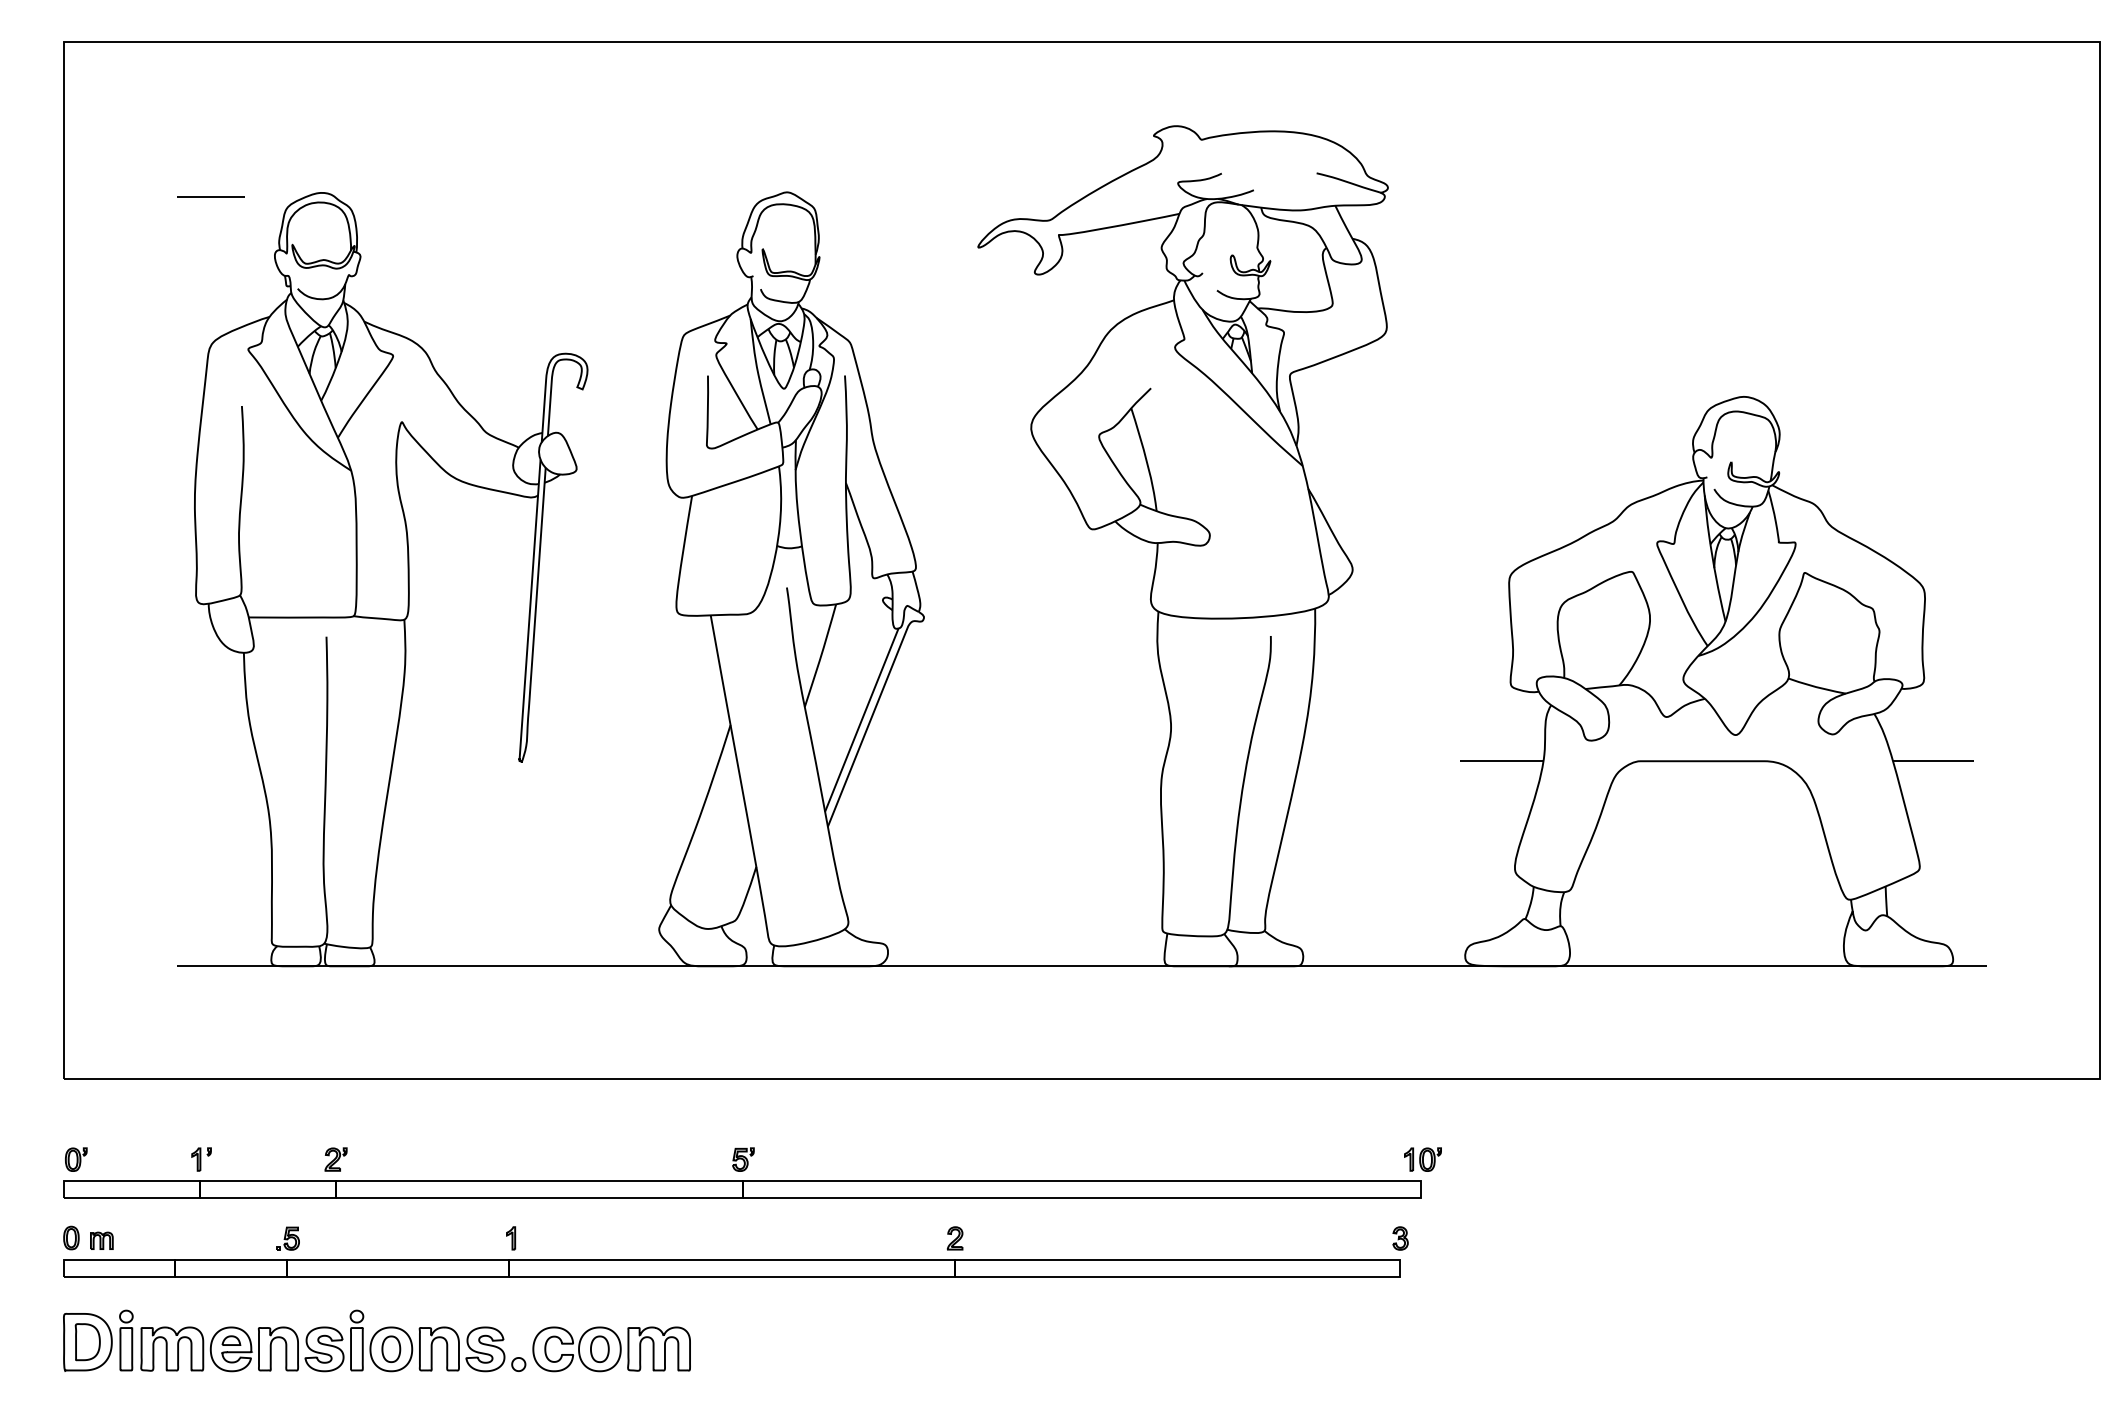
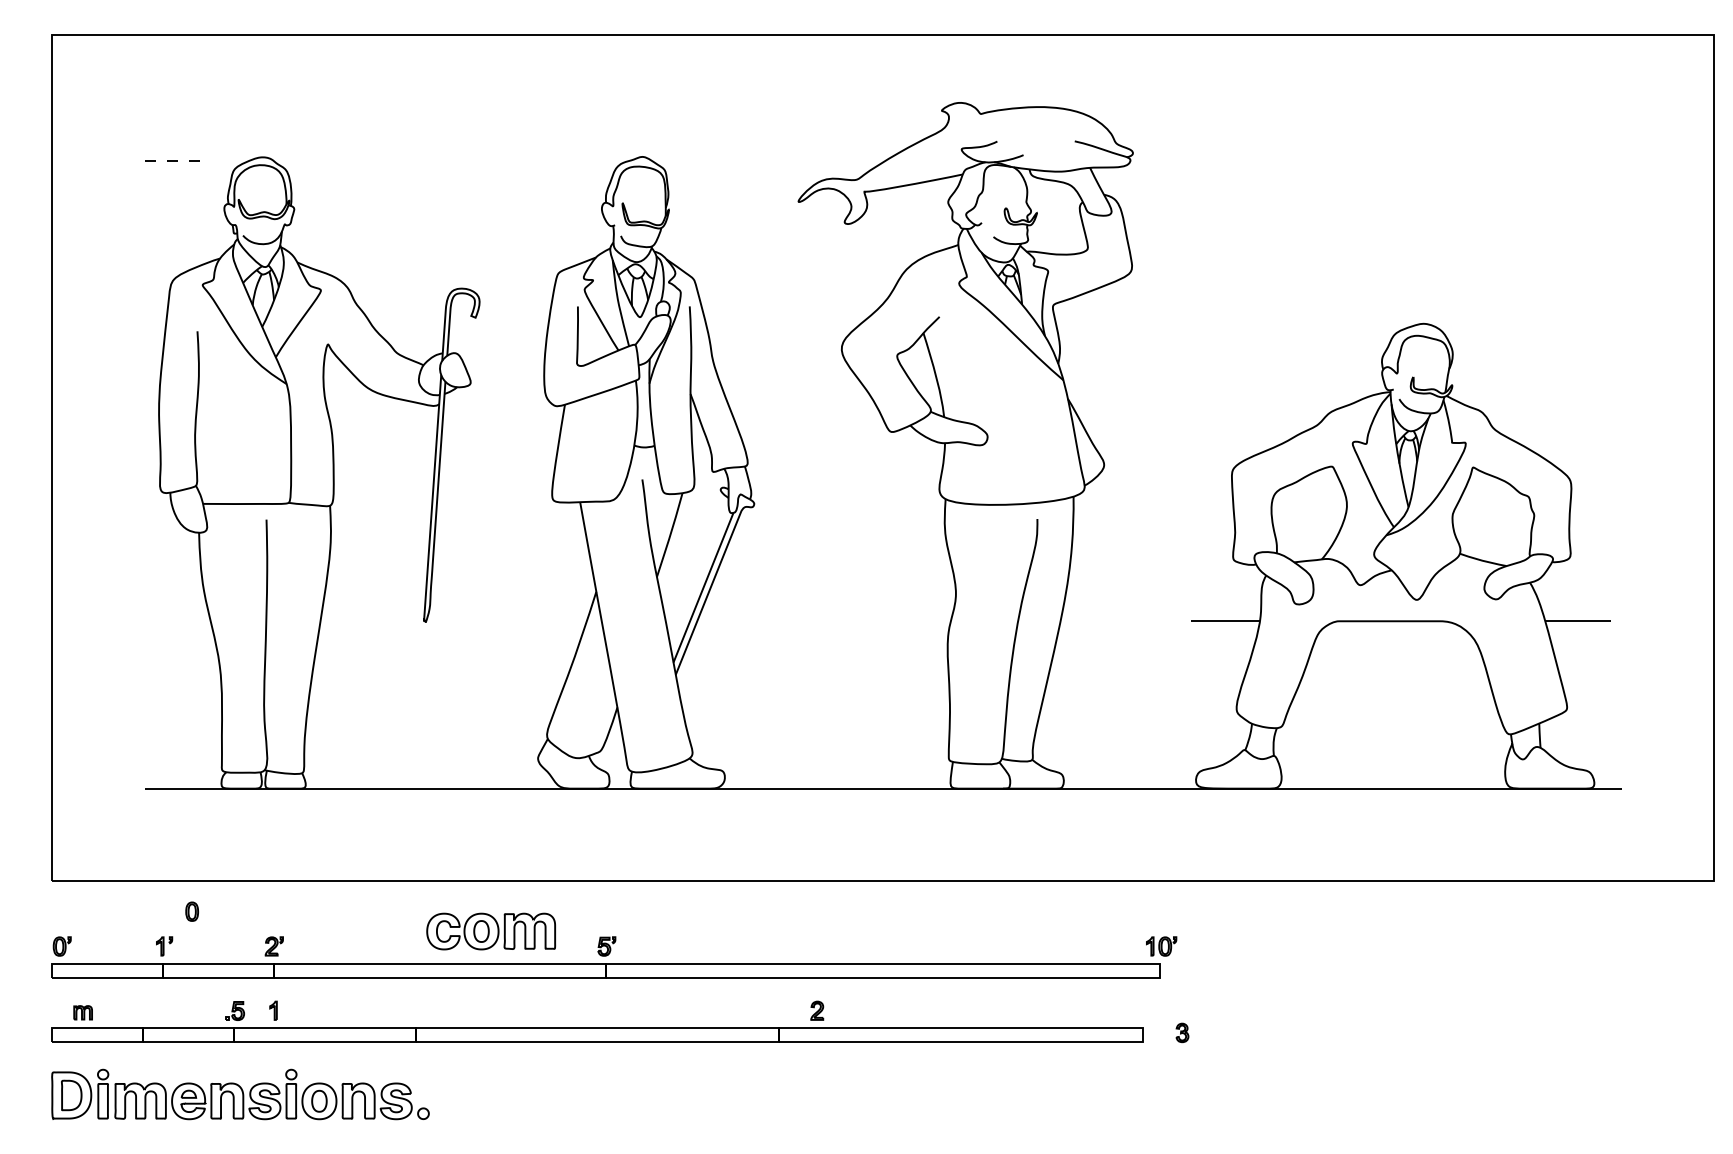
line: (211, 197) -> (172, 161), solid -> dashed
part: (71, 1237) -> (192, 911), moved
part: (511, 1238) -> (273, 1010), moved
part: (955, 1238) -> (817, 1010), moved
part: (1400, 1238) -> (1182, 1032), moved
part: (611, 1349) -> (491, 931), moved

